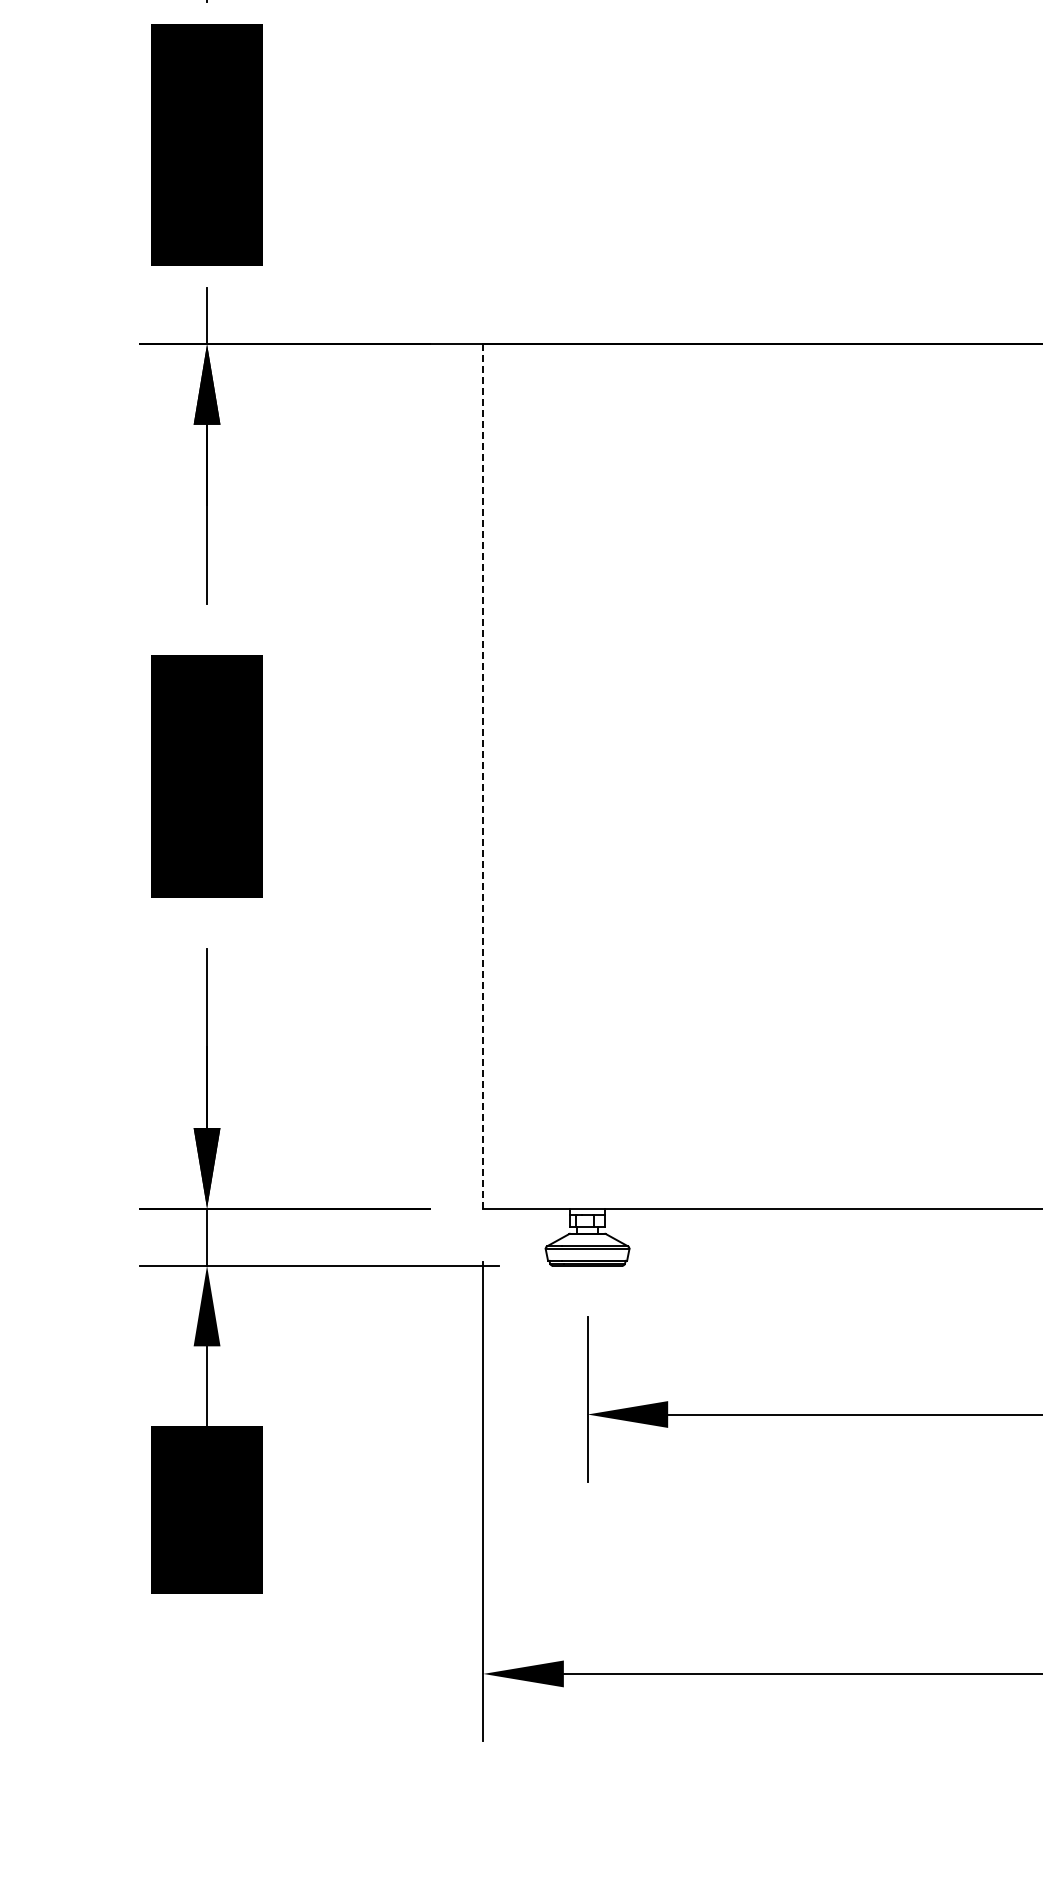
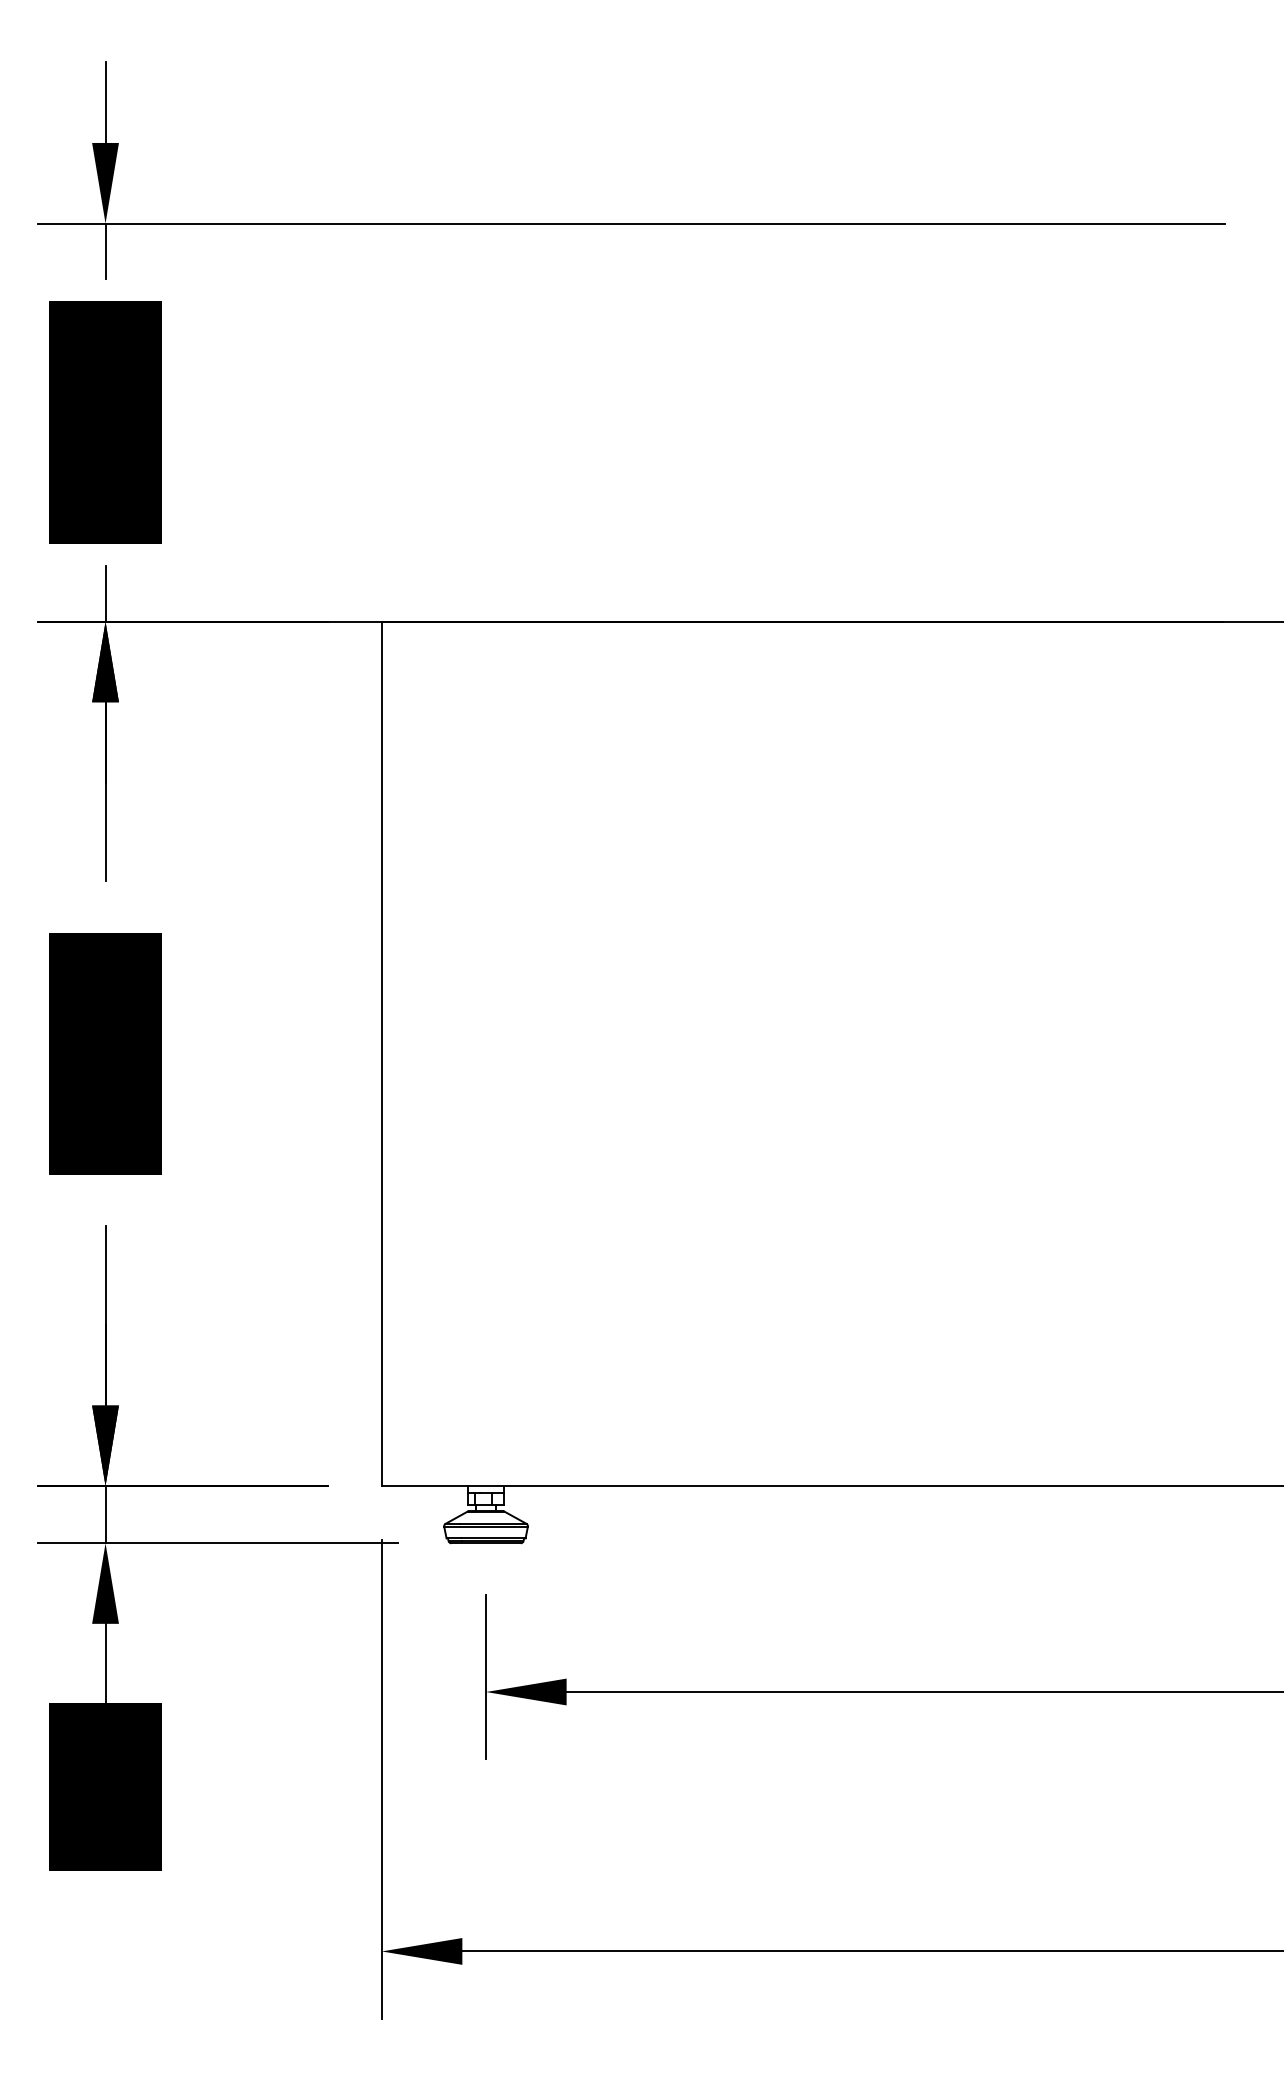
line: (483, 777) -> (381, 1054), dashed -> solid

